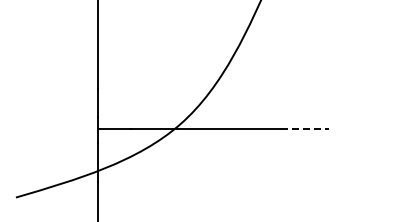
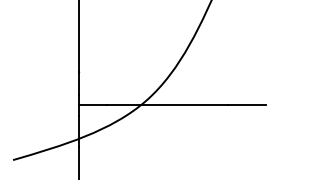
line: (304, 129) -> (246, 104), dashed -> solid

